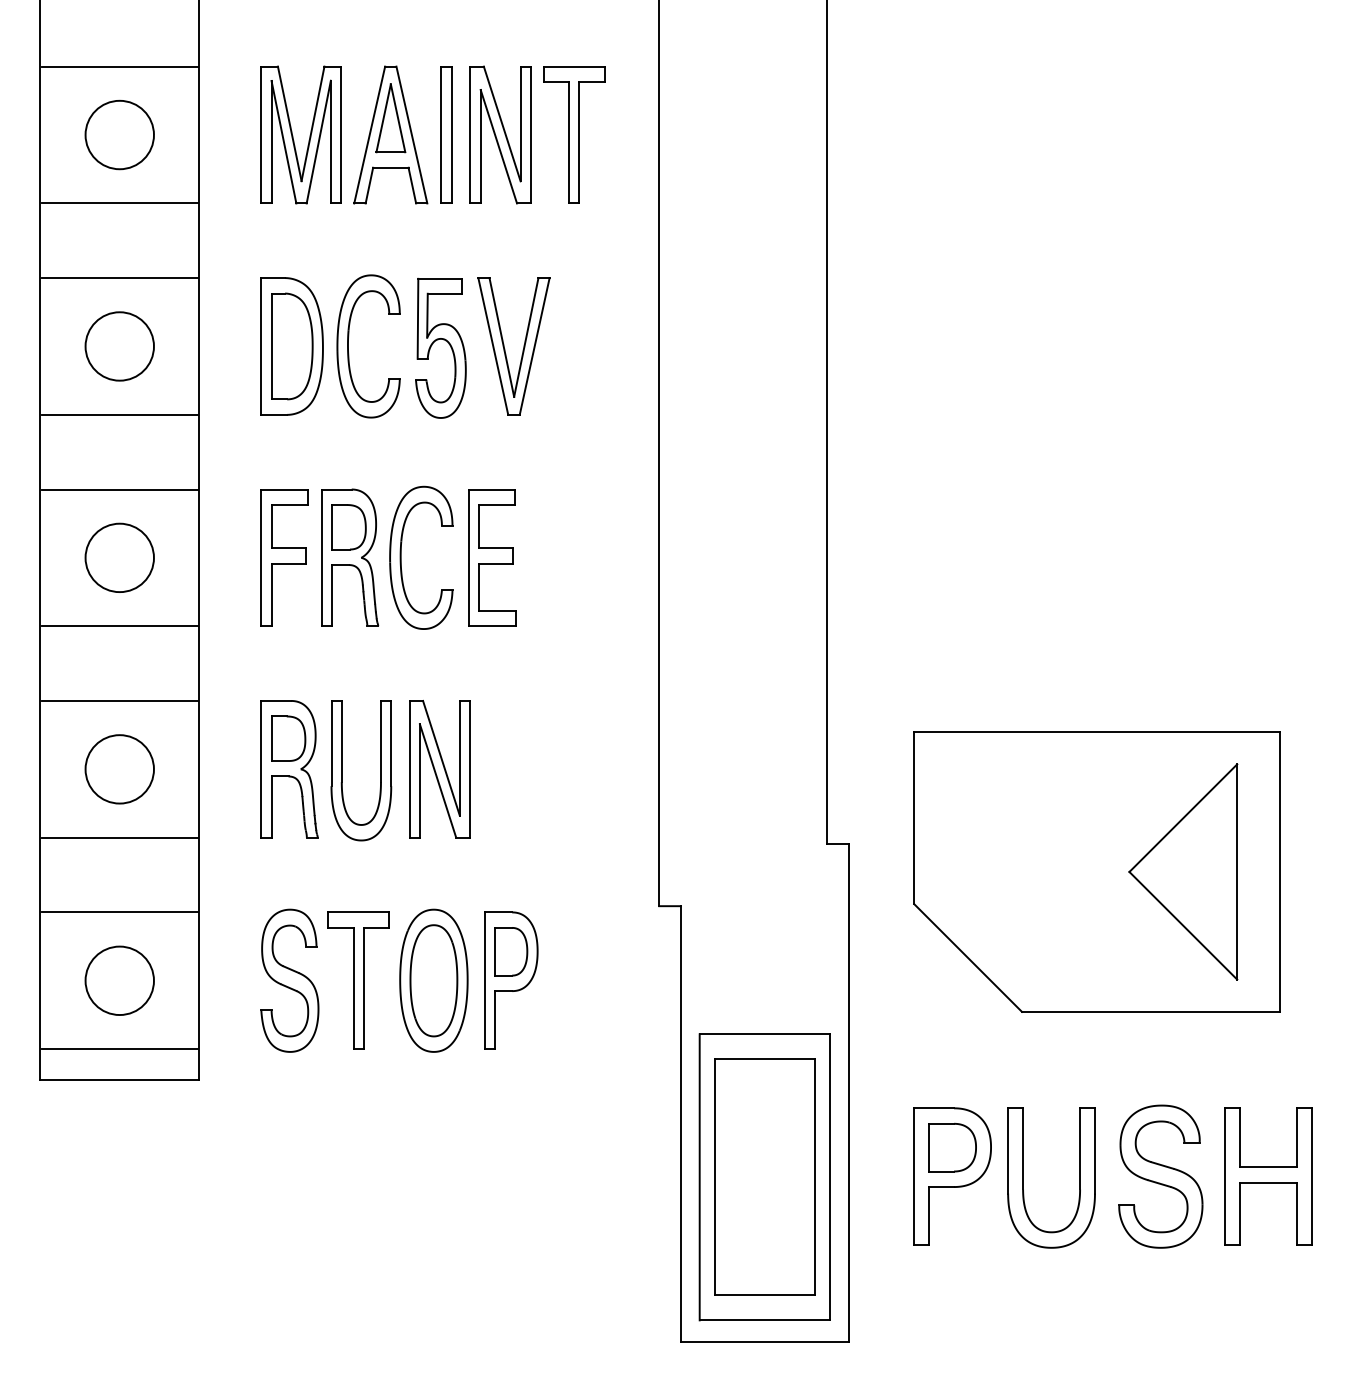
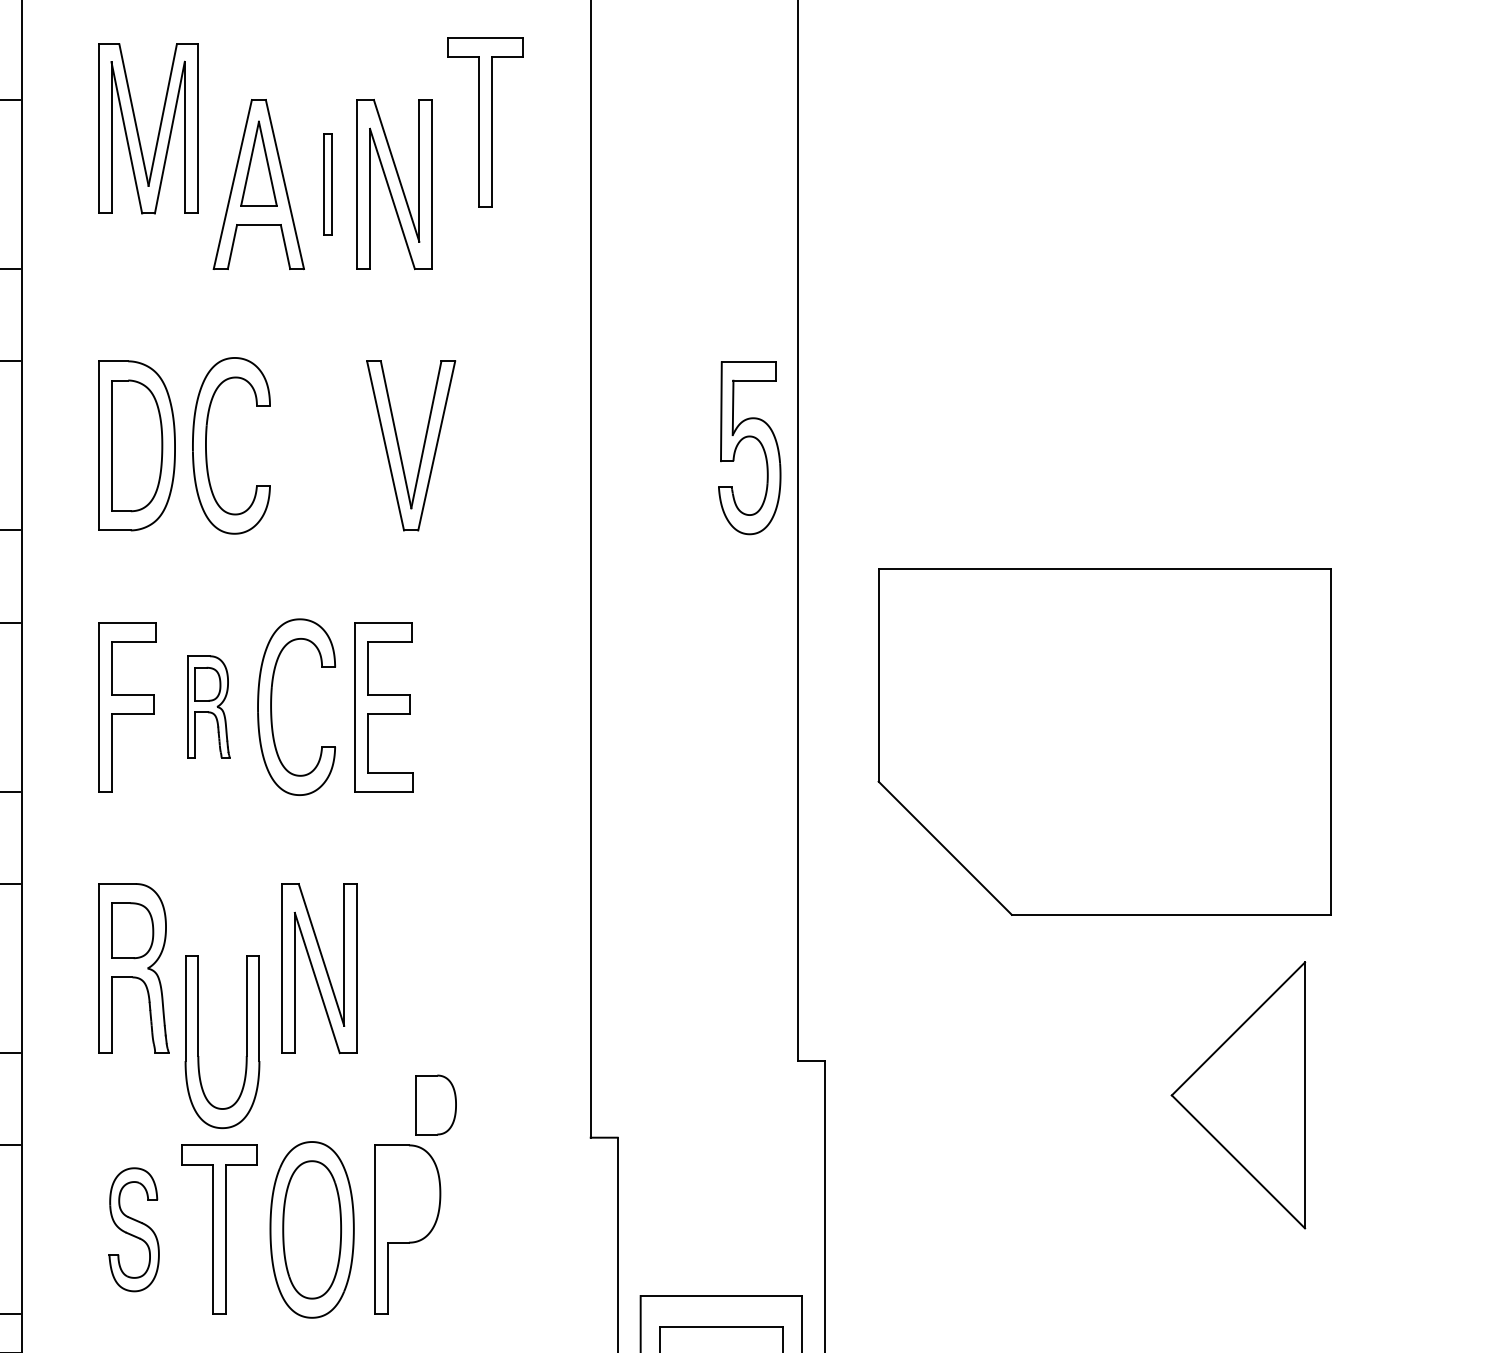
part: (446, 134) -> (327, 183), size x0.6
part: (574, 134) -> (485, 122), moved
part: (293, 135) -> (138, 129), moved
part: (438, 340) -> (746, 438), moved
part: (350, 557) -> (209, 706), size x0.6
part: (342, 770) -> (199, 1041), moved
part: (1096, 871) -> (1103, 741), moved
part: (511, 951) -> (436, 1104), moved
part: (289, 980) -> (133, 1229), size x0.7

